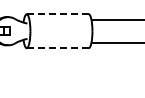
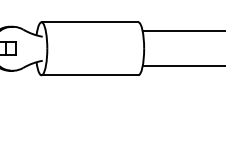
line: (58, 14) -> (91, 22), dashed -> solid
line: (58, 48) -> (91, 75), dashed -> solid

